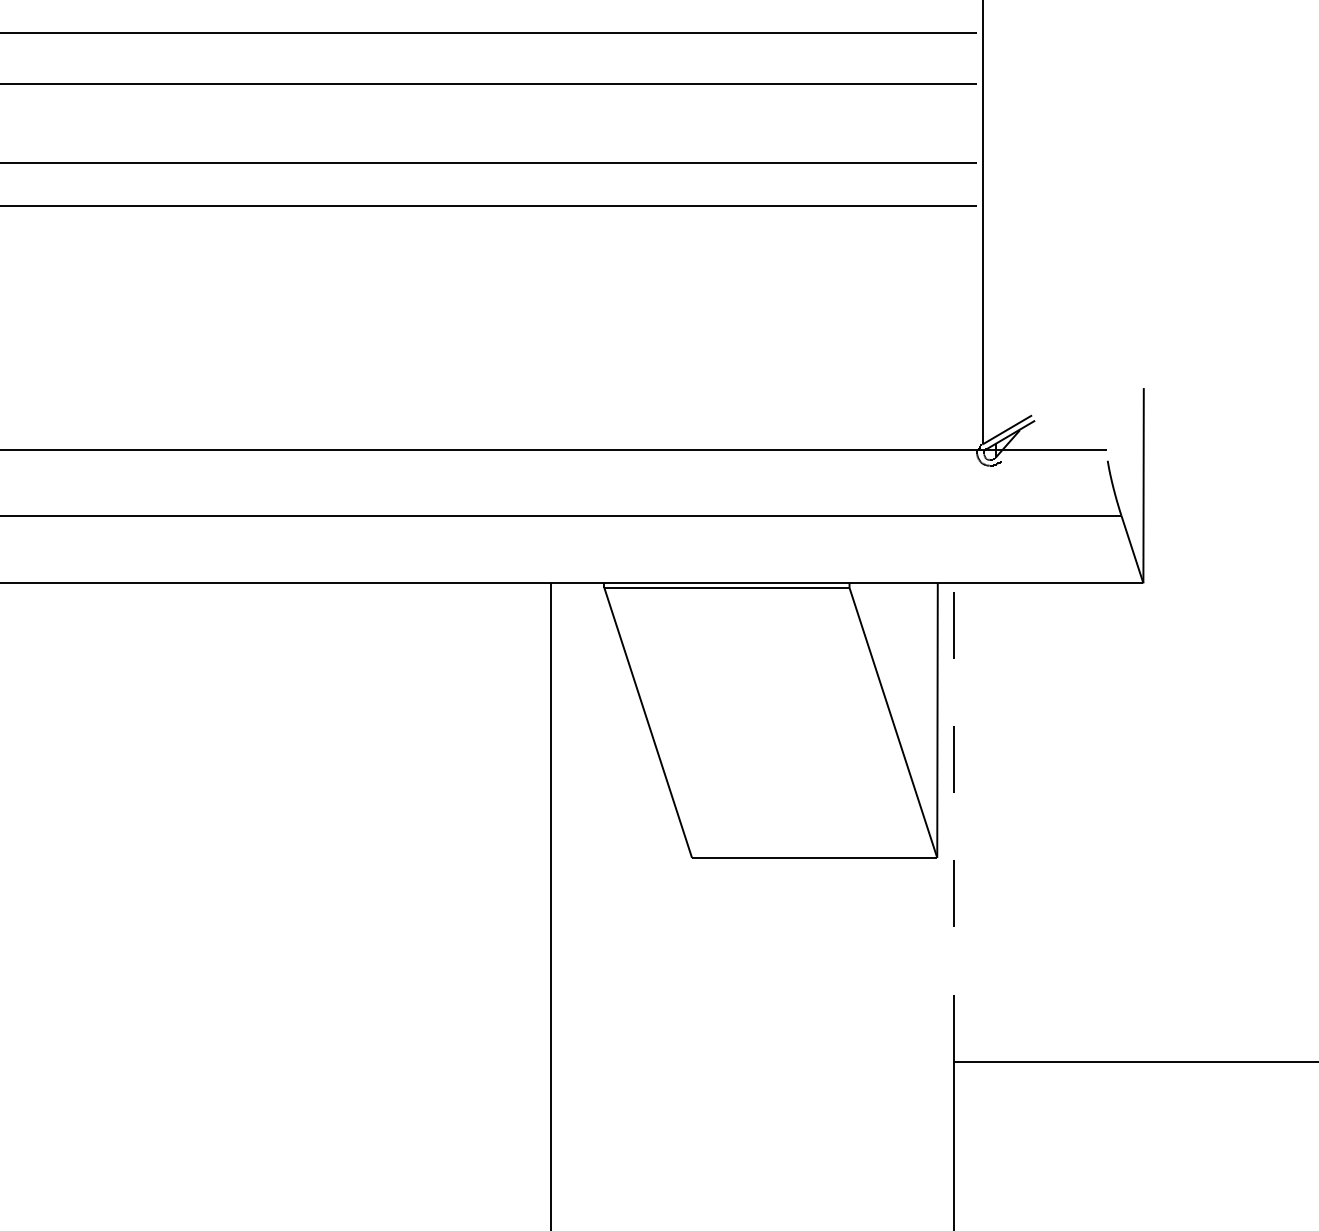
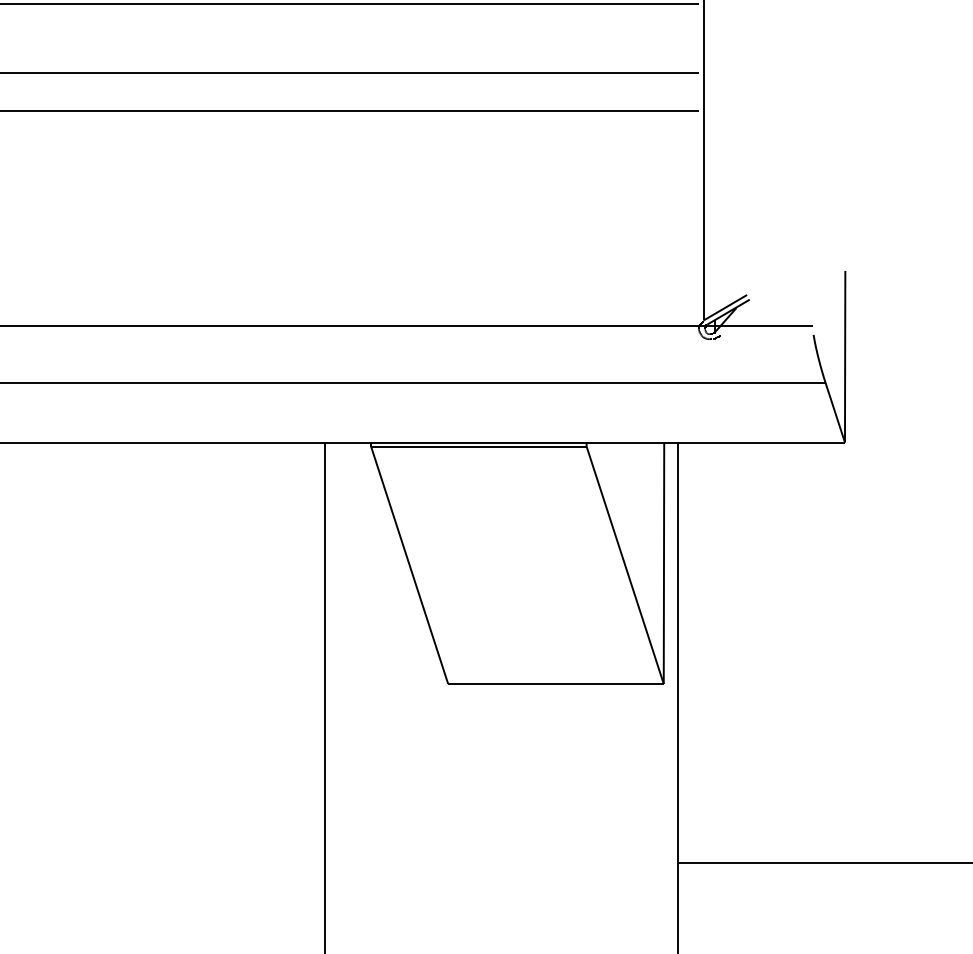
line: (953, 822) -> (678, 652), dashed -> solid

